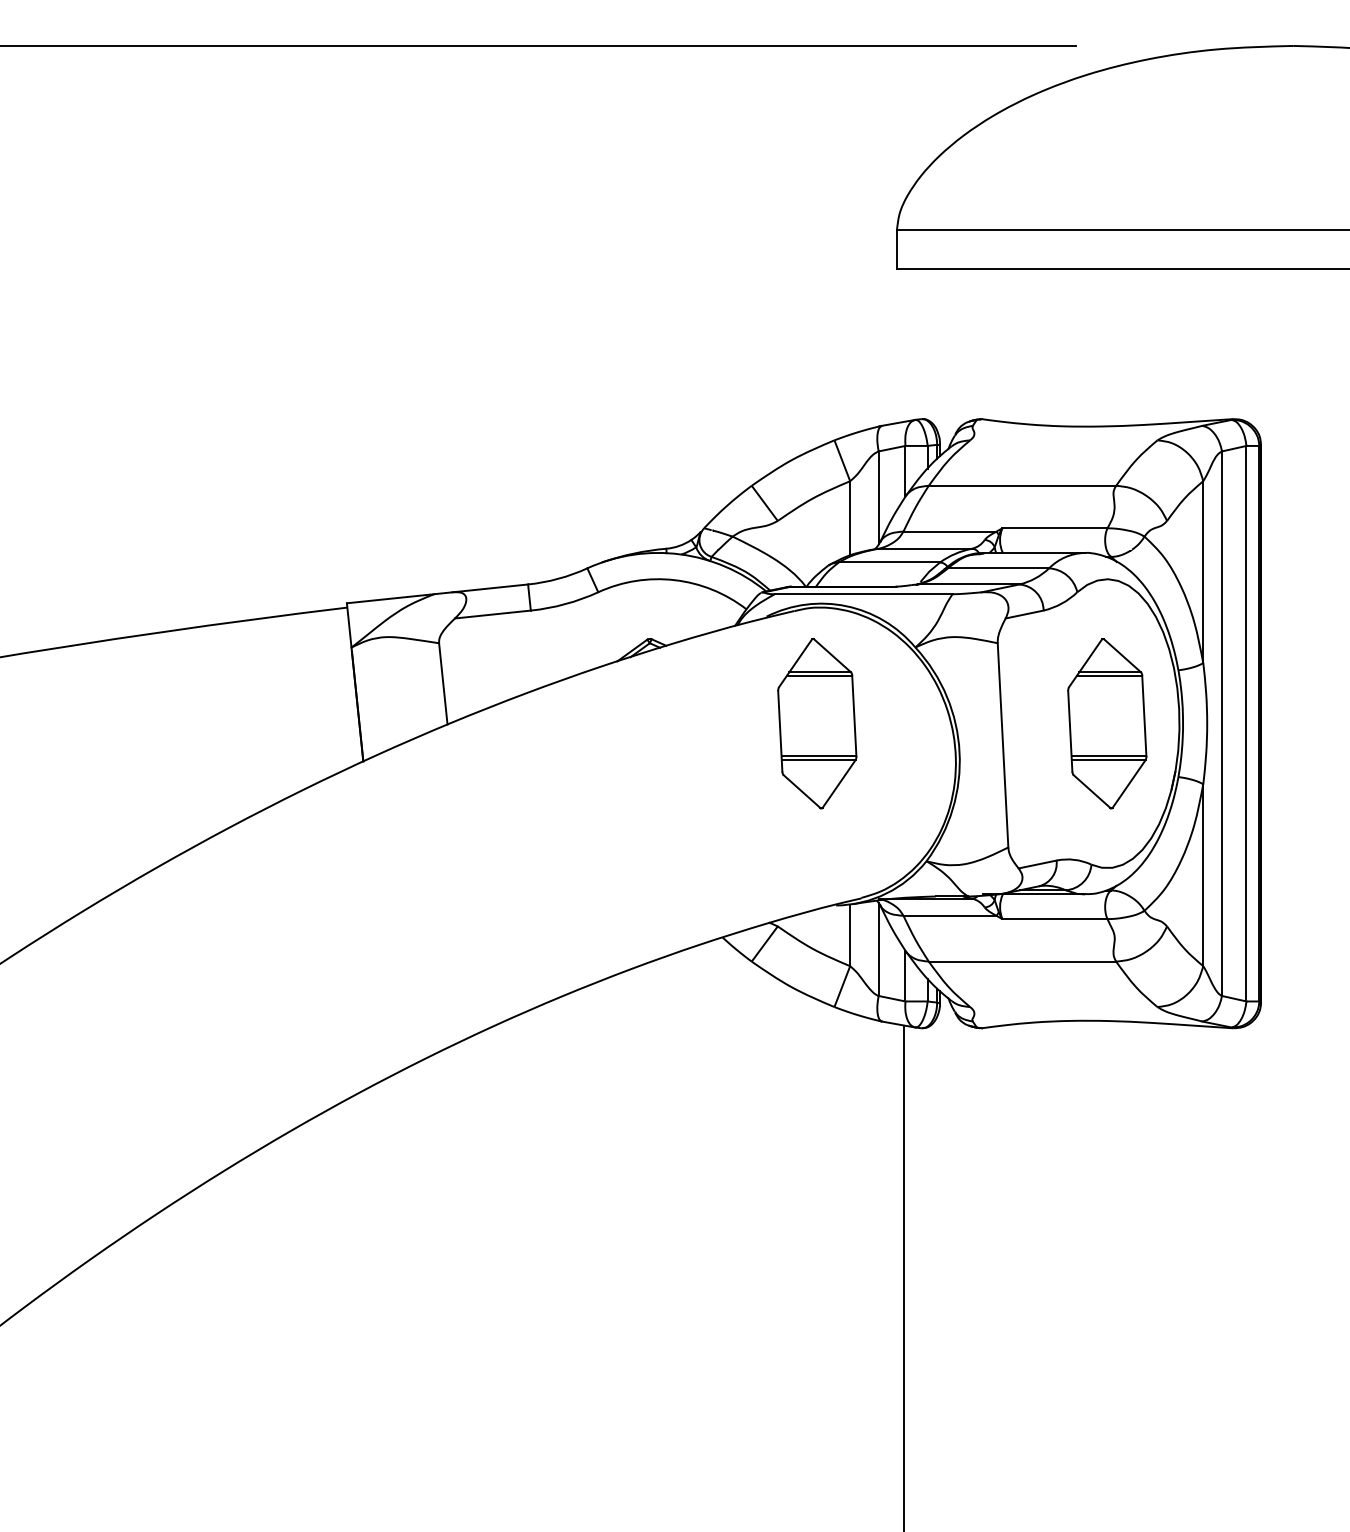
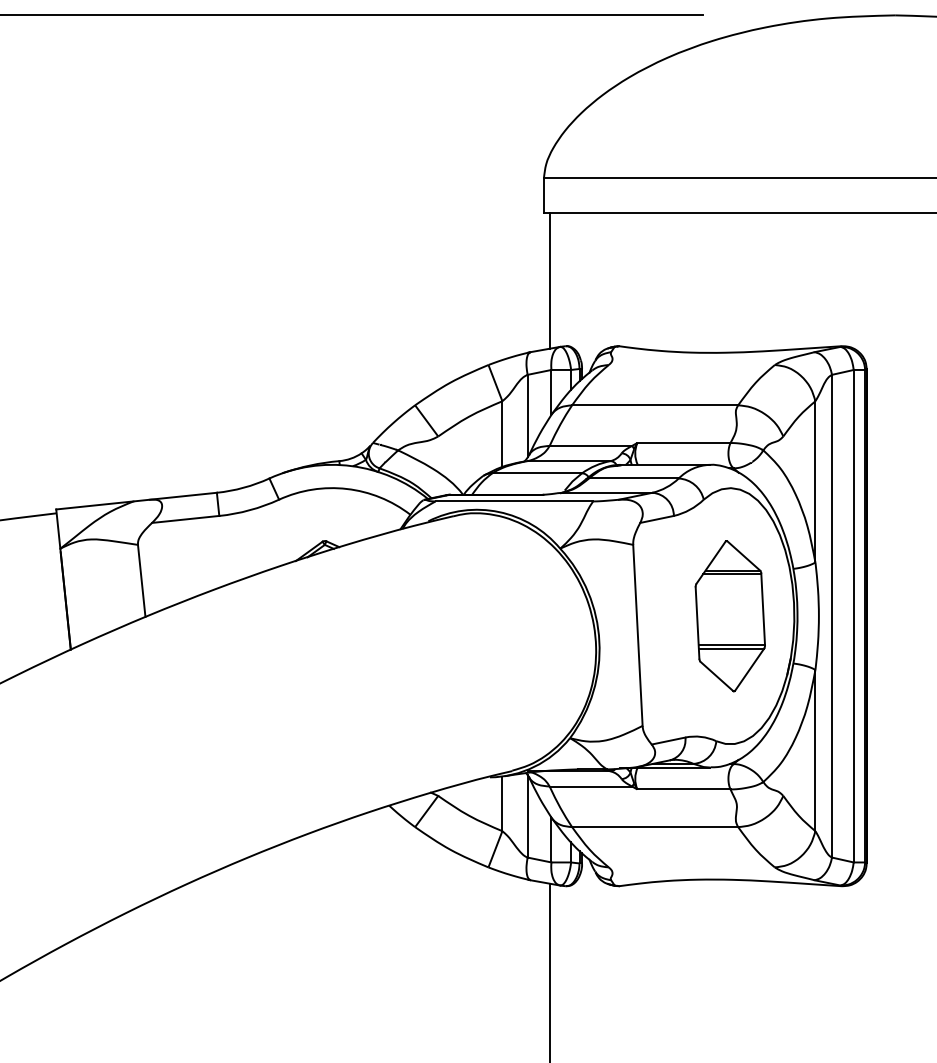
line: (904, 345) -> (550, 280), added
part: (817, 723) -> (473, 616), removed

